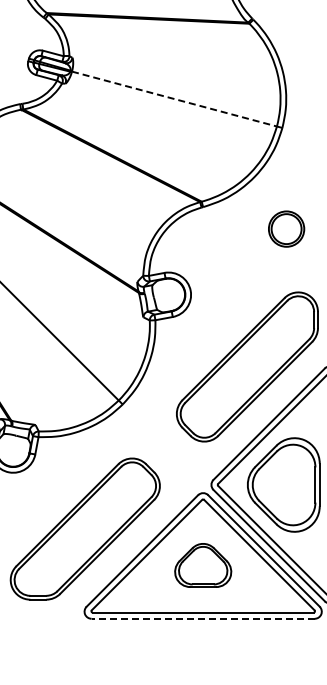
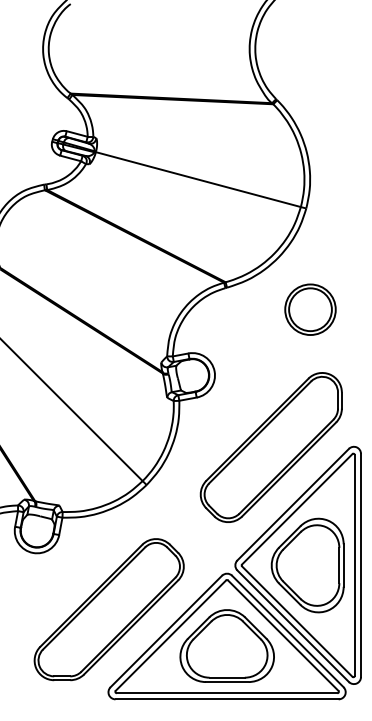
line: (174, 98) -> (198, 179), dashed -> solid
part: (286, 228) -> (310, 309), size x1.43
part: (202, 564) -> (226, 645), size x1.67
line: (203, 618) -> (227, 699), dashed -> solid

